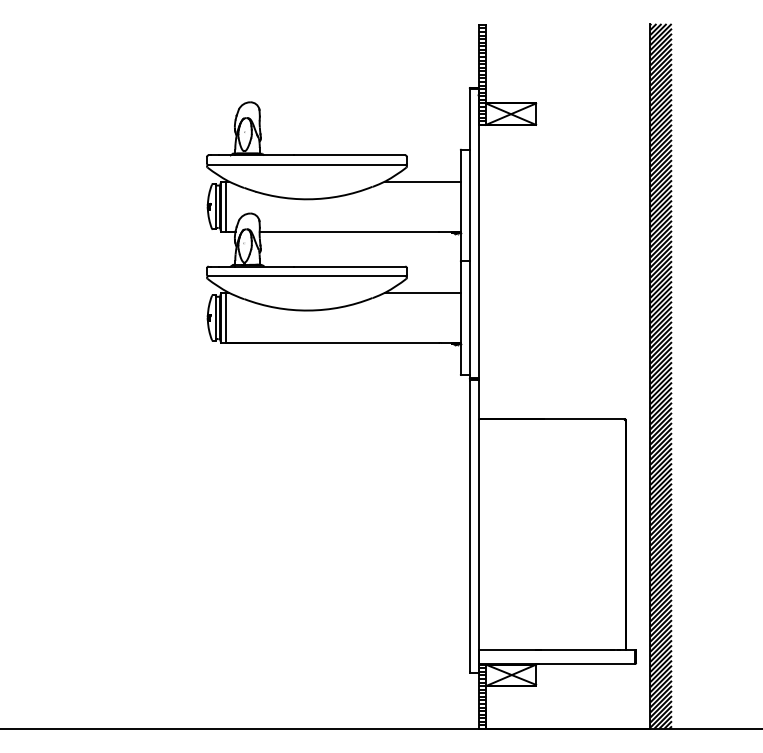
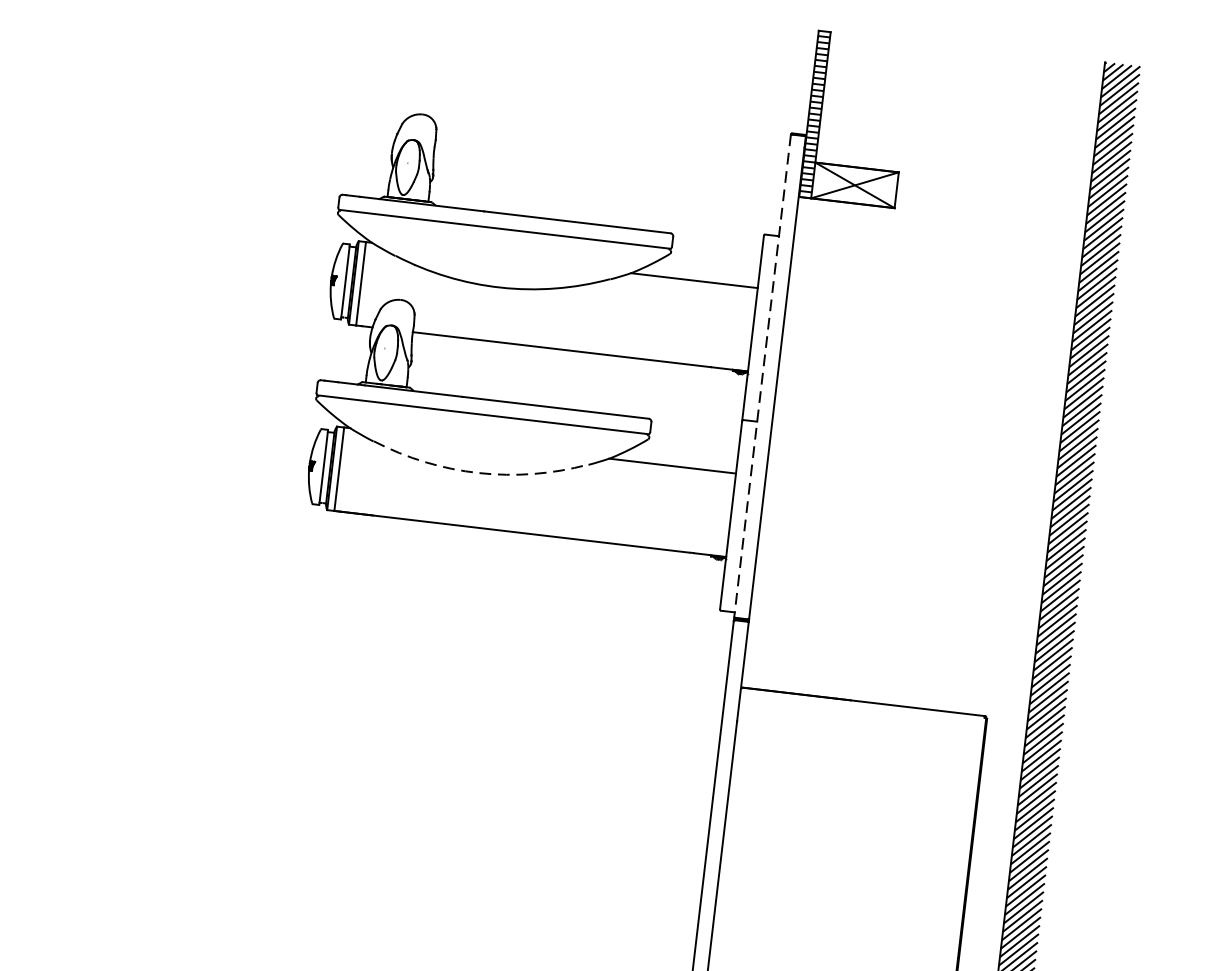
line: (469, 233) -> (762, 376), solid -> dashed
arc: (308, 310) -> (478, 472), solid -> dashed

